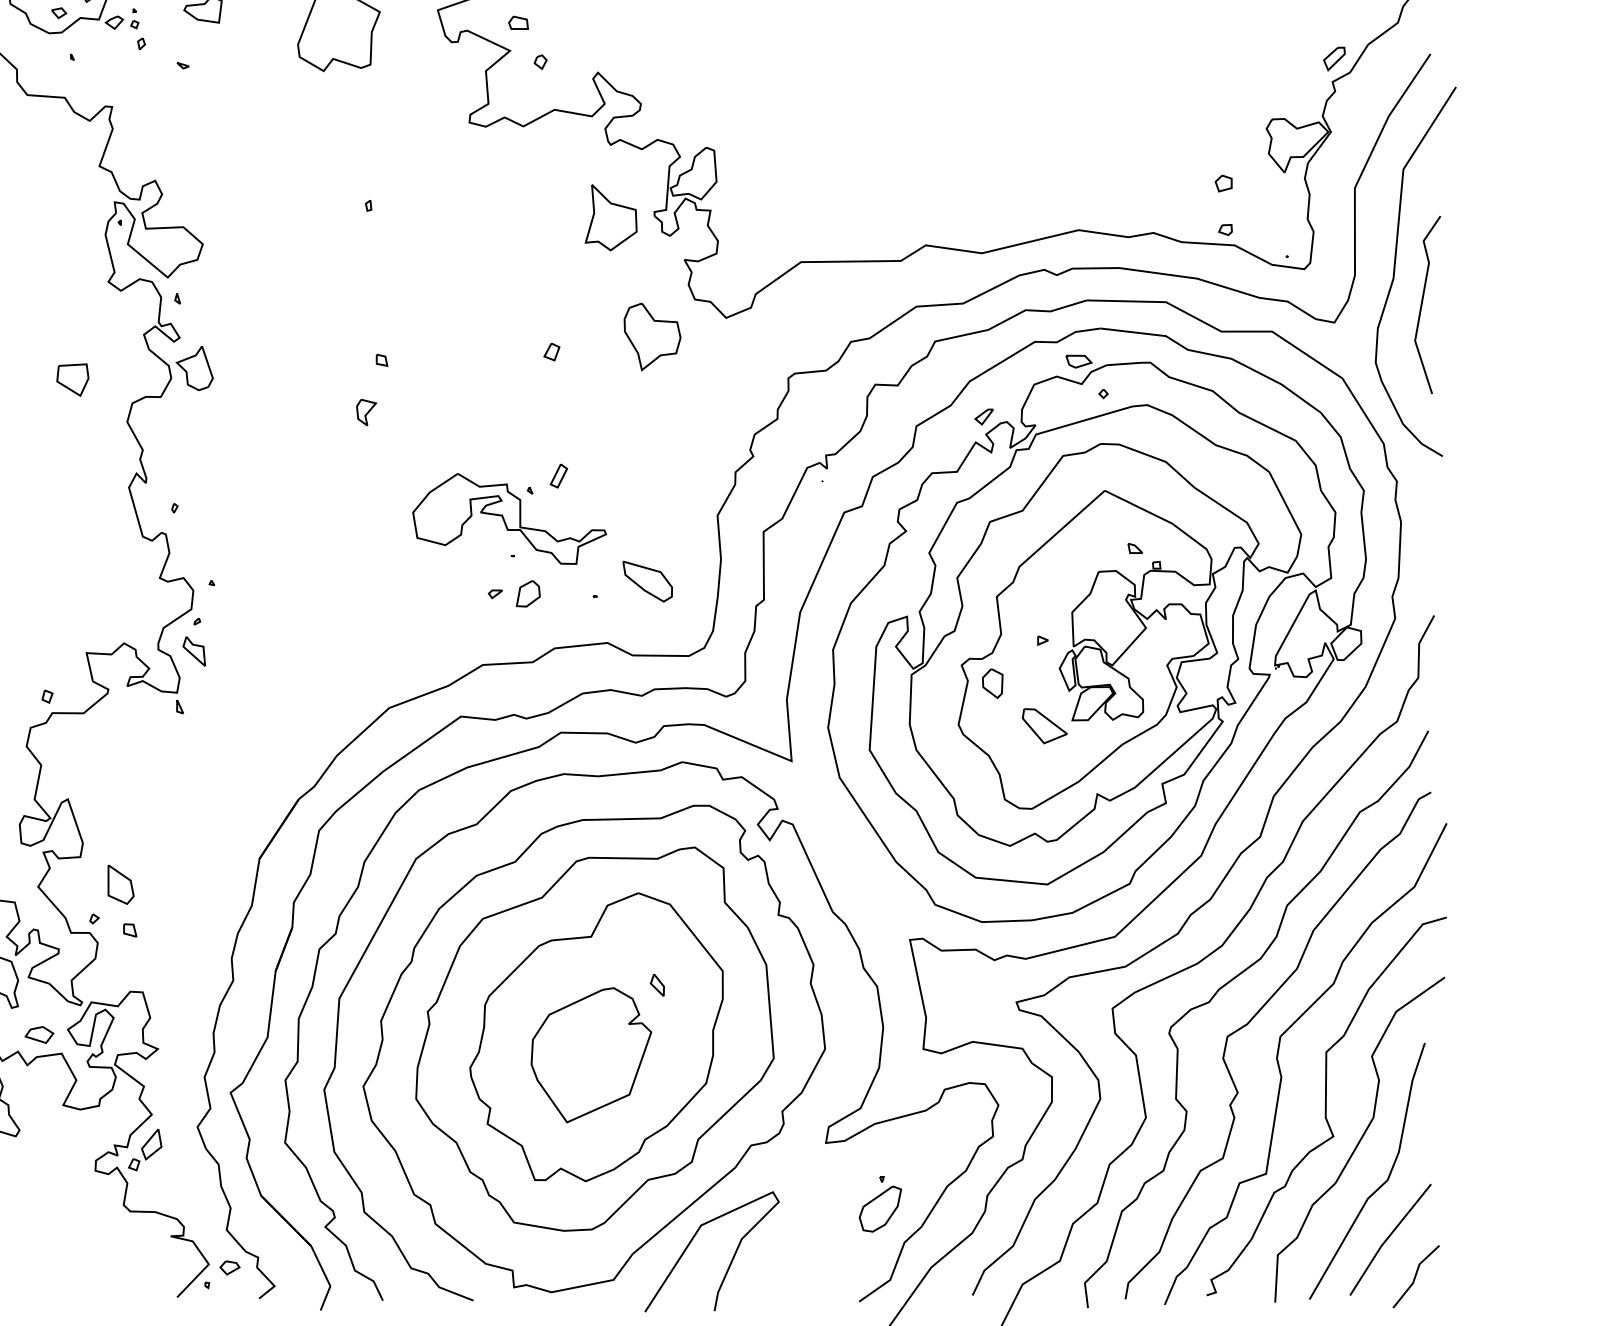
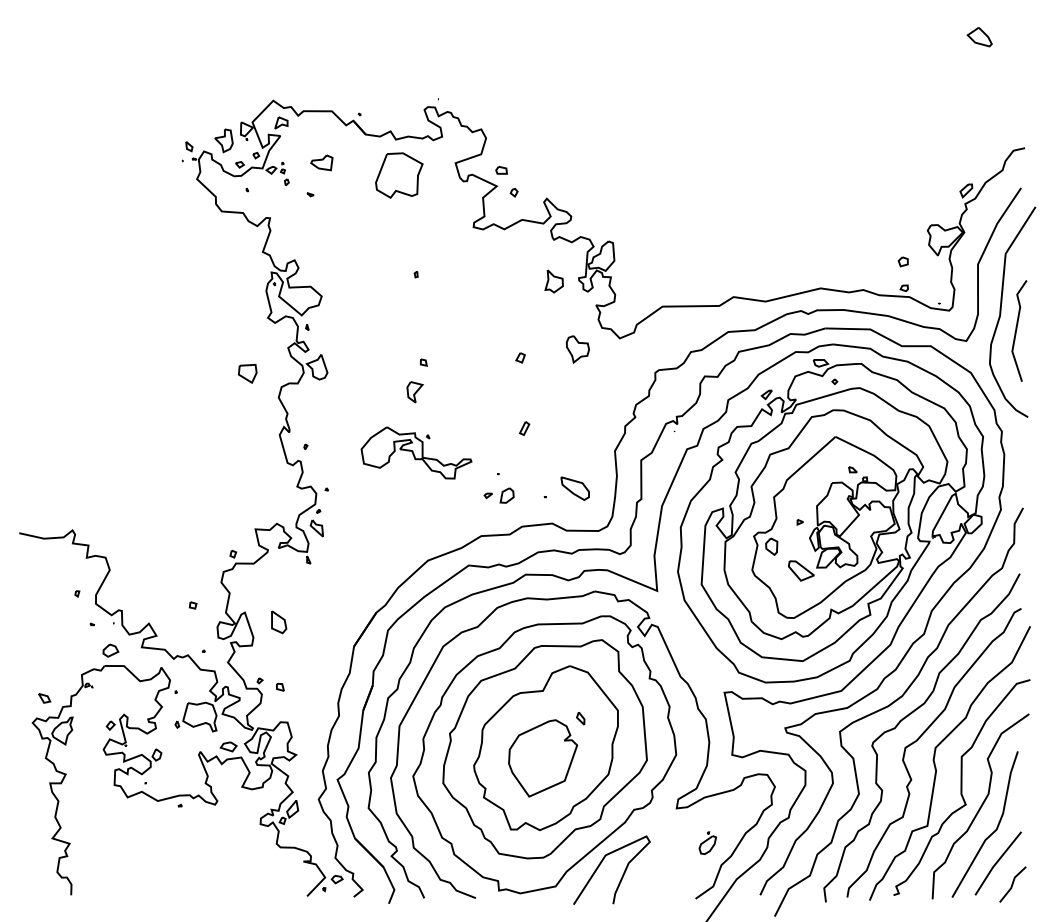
part: (609, 218) -> (553, 281), size x0.6
part: (651, 337) -> (577, 349), size x0.7
part: (365, 412) -> (414, 392), size x1.4
part: (509, 518) -> (416, 452), moved
part: (121, 885) -> (279, 622), moved
part: (879, 1202) -> (707, 842), size x0.7

